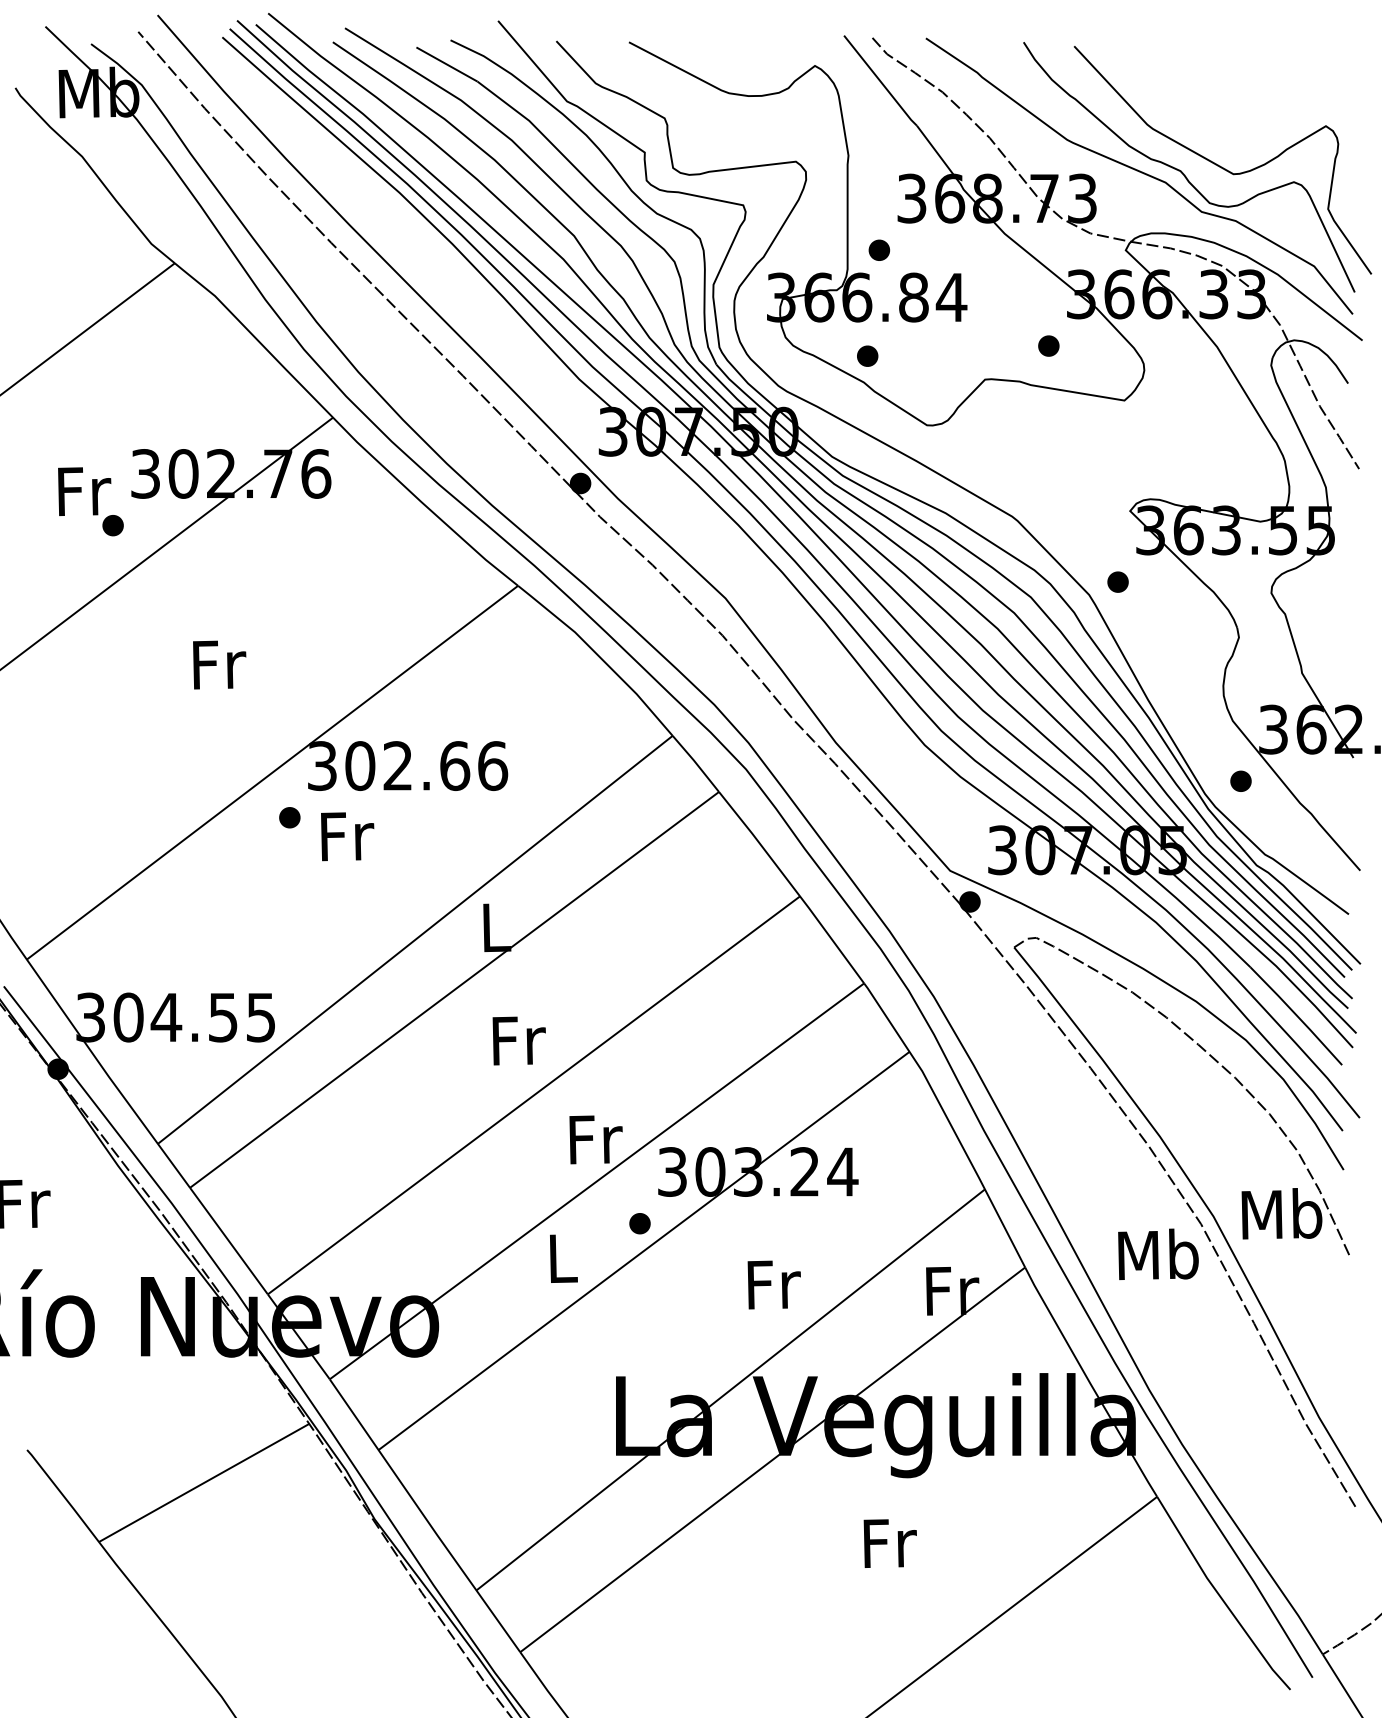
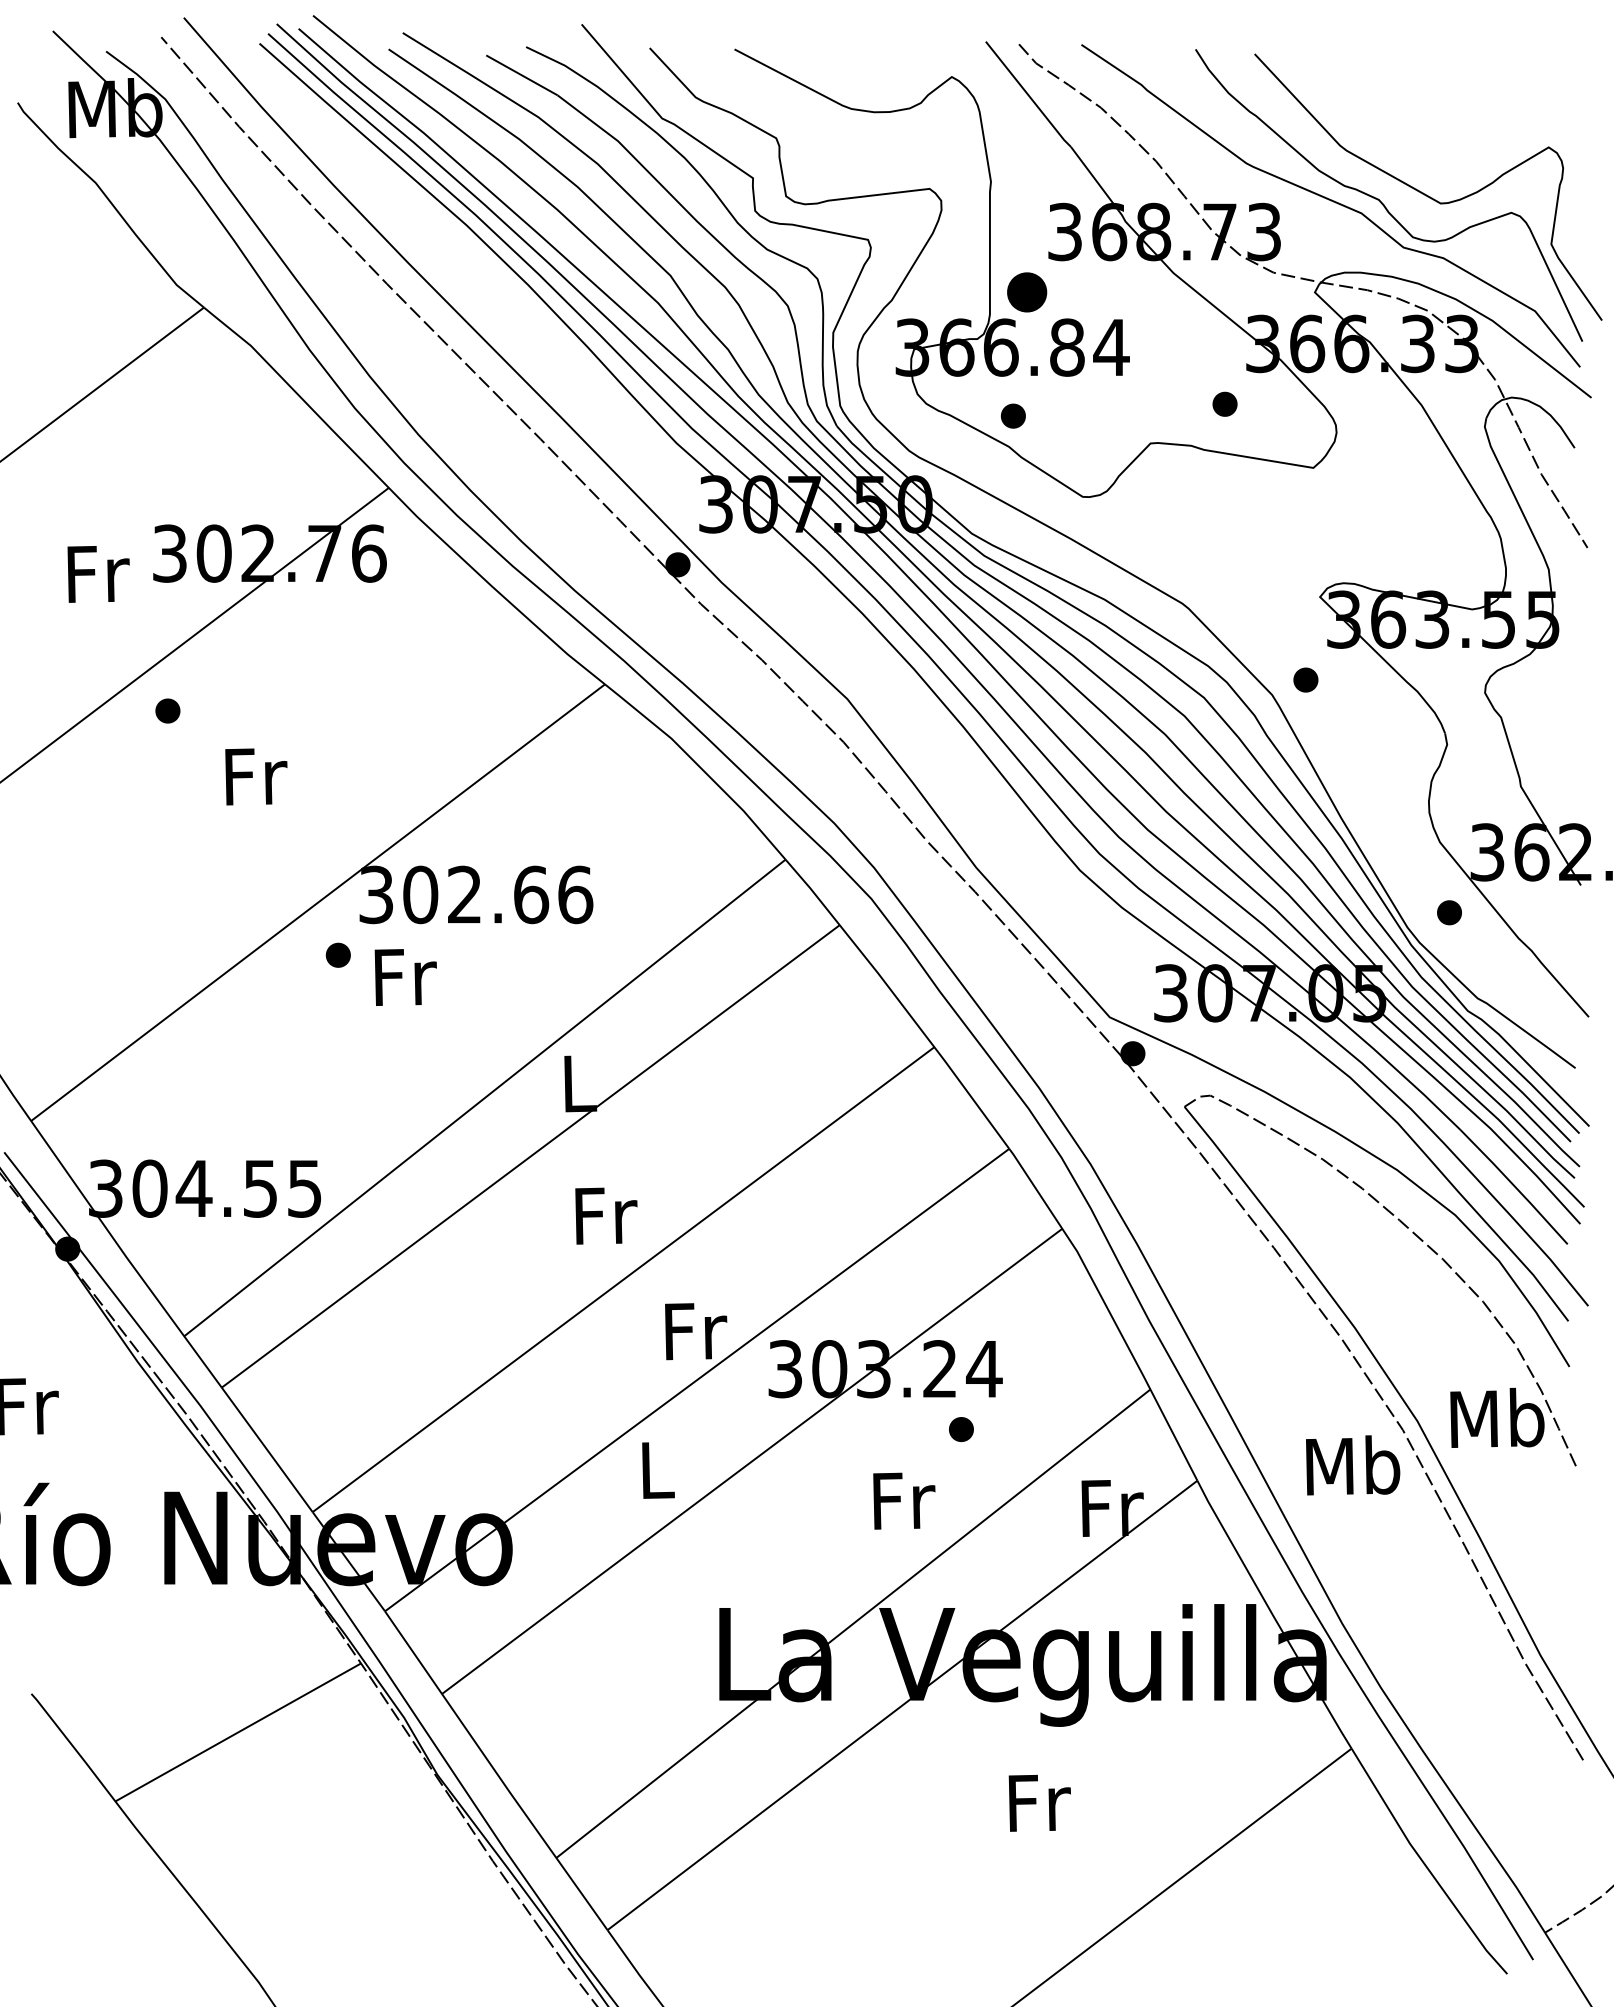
part: (878, 250) -> (1026, 292), size x1.6
part: (112, 525) -> (167, 710), moved
part: (640, 1223) -> (961, 1429), moved

